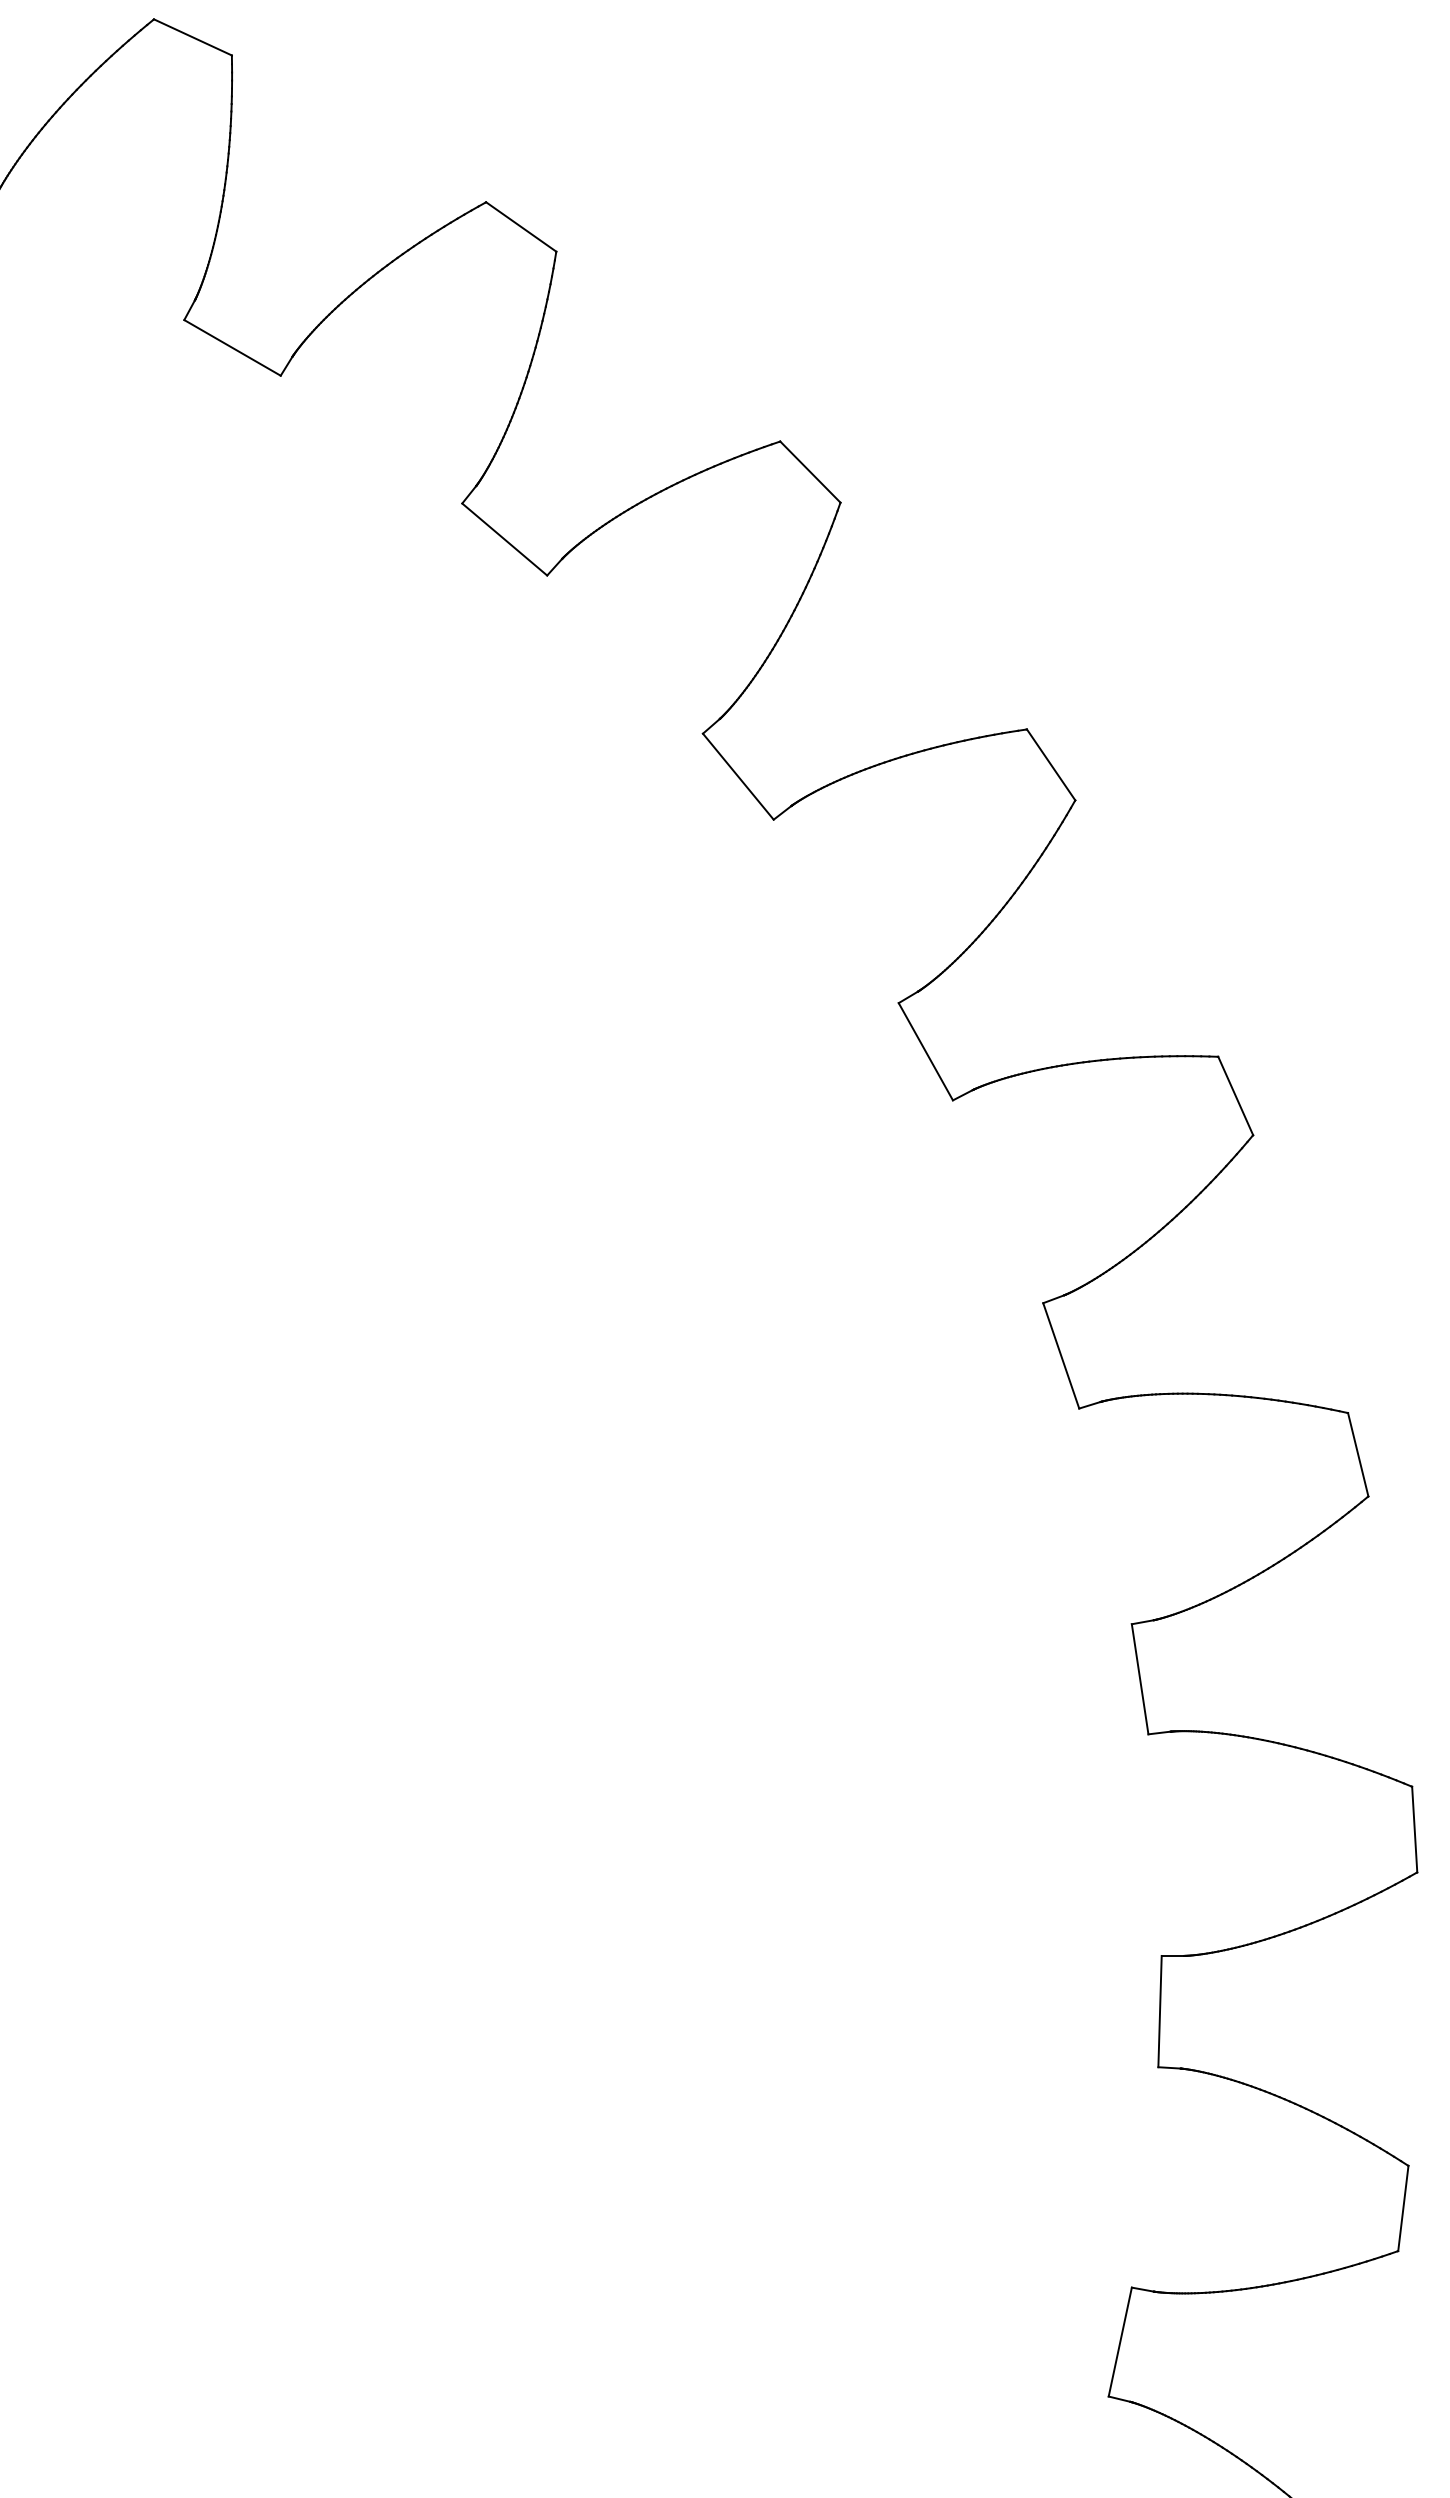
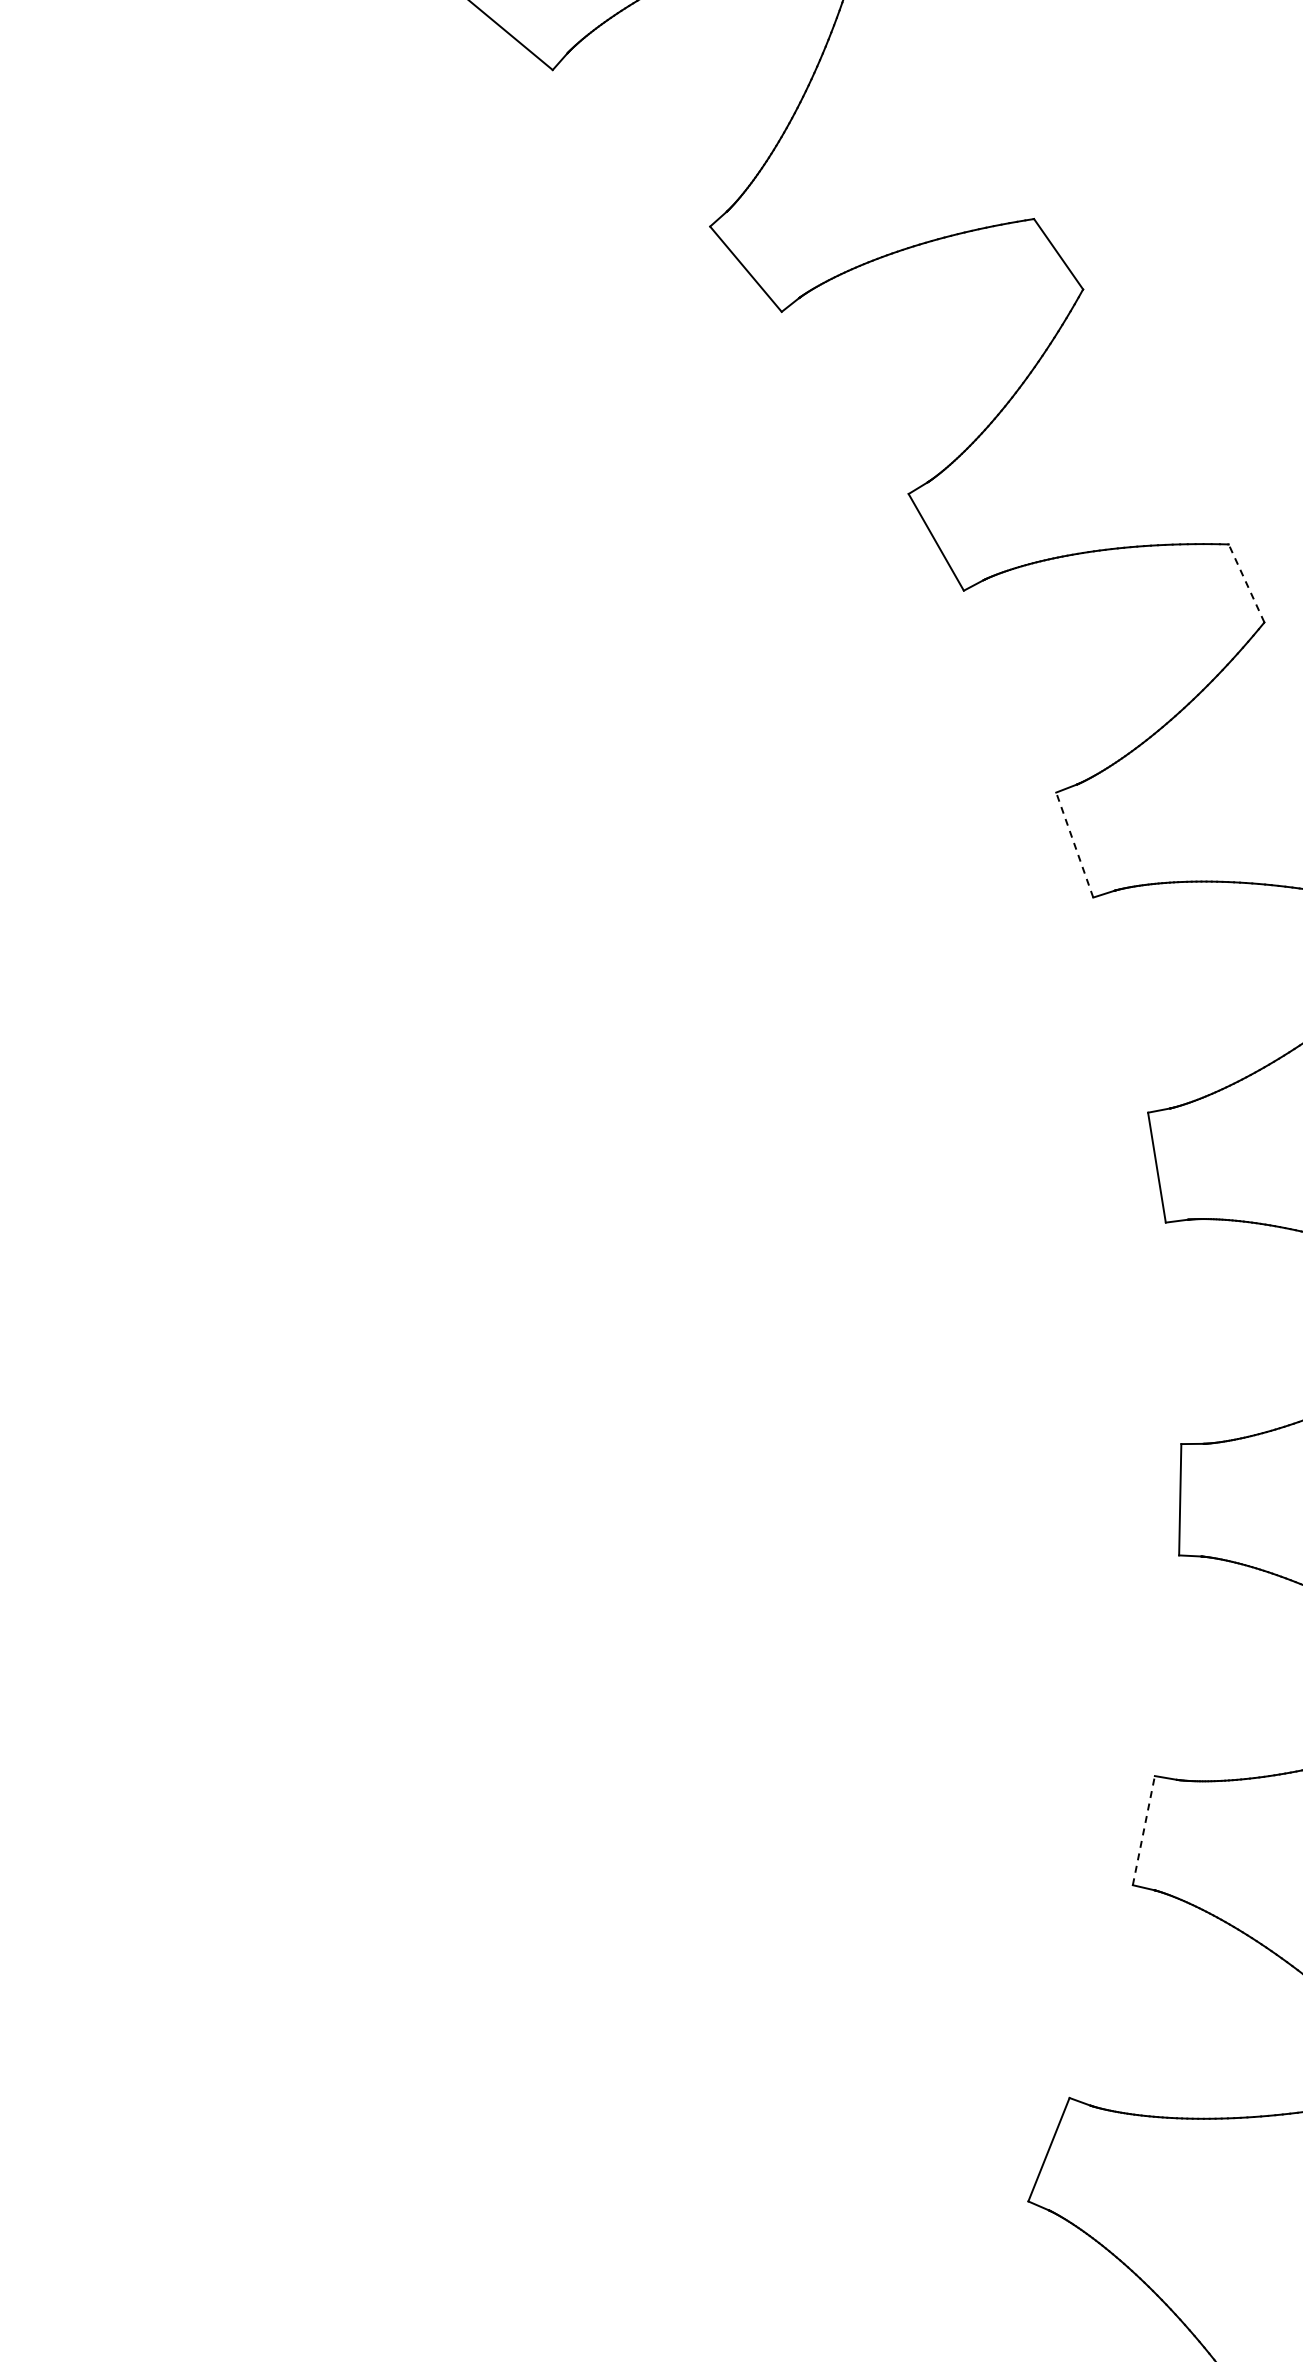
line: (1051, 764) -> (1246, 583), solid -> dashed
line: (925, 1051) -> (1074, 844), solid -> dashed
line: (1160, 2011) -> (1144, 1830), solid -> dashed

